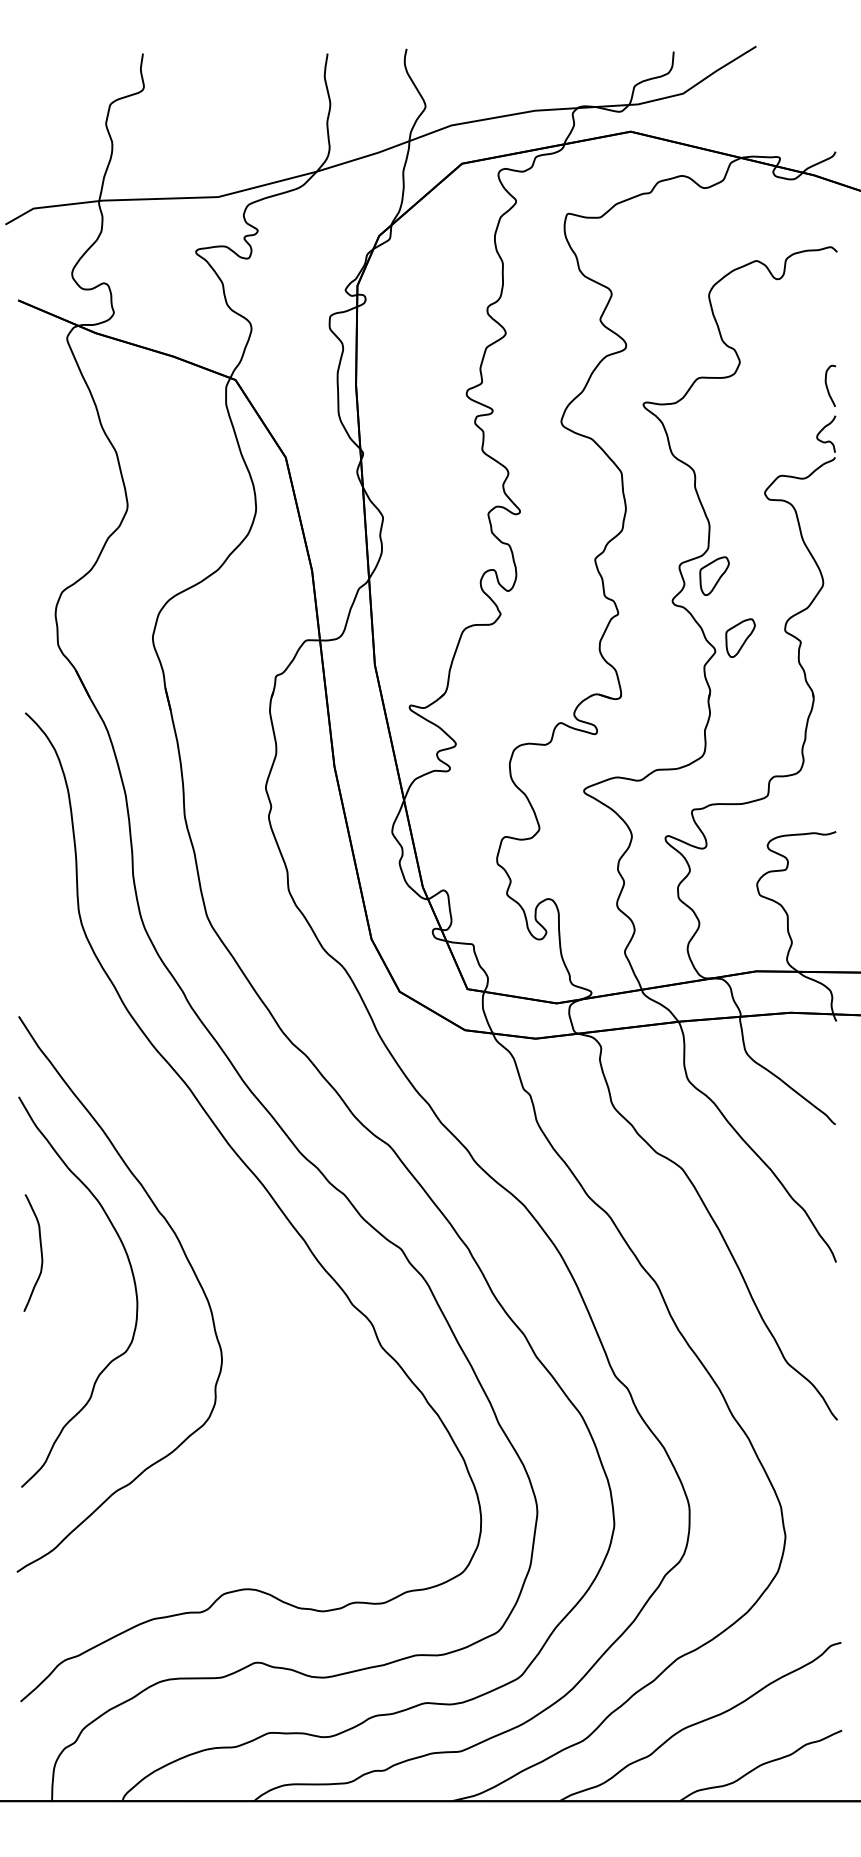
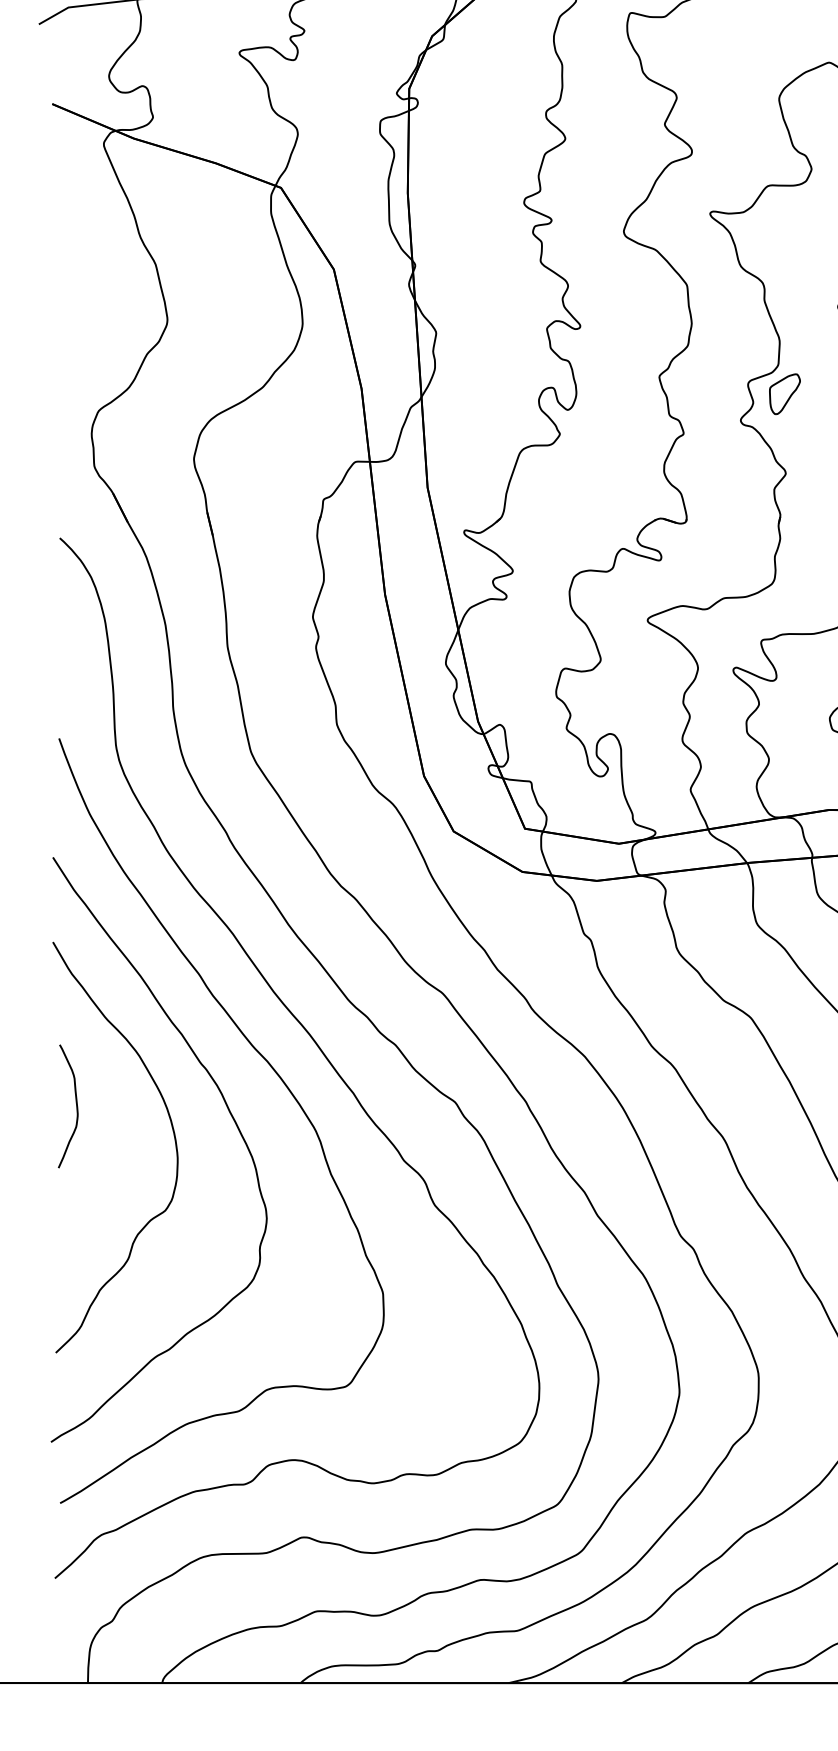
part: (740, 637) -> (812, 458), removed
curve: (231, 1223) -> (276, 1075), added

